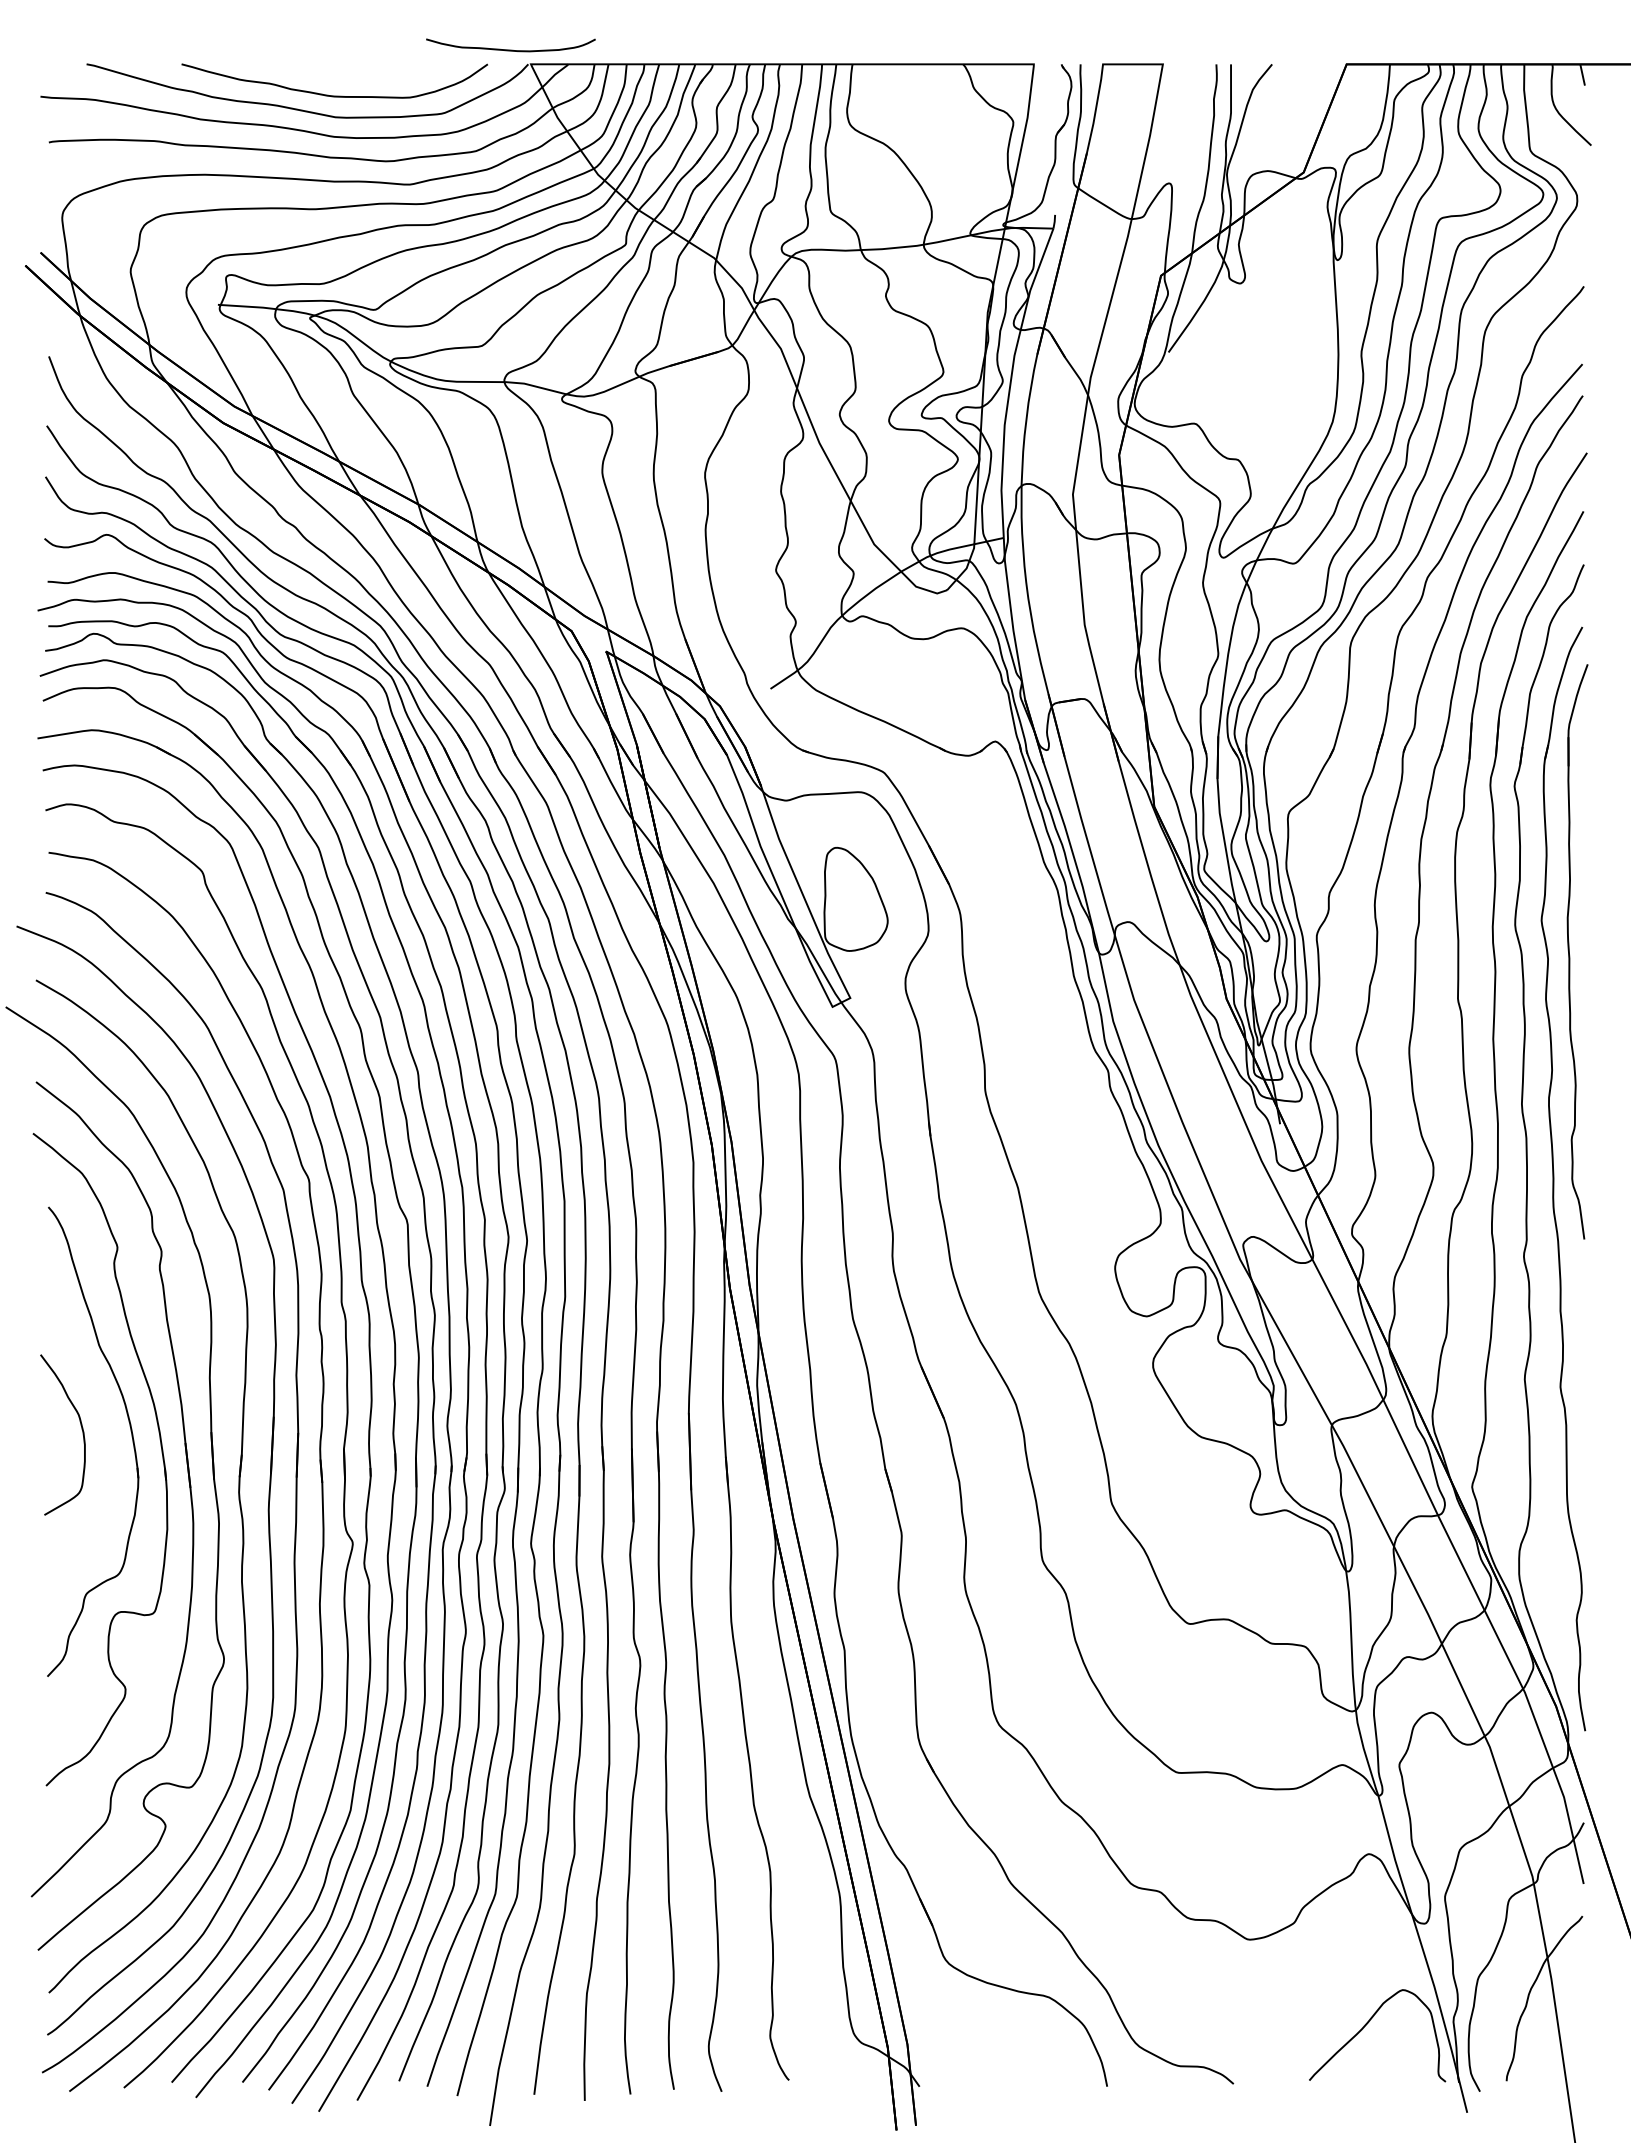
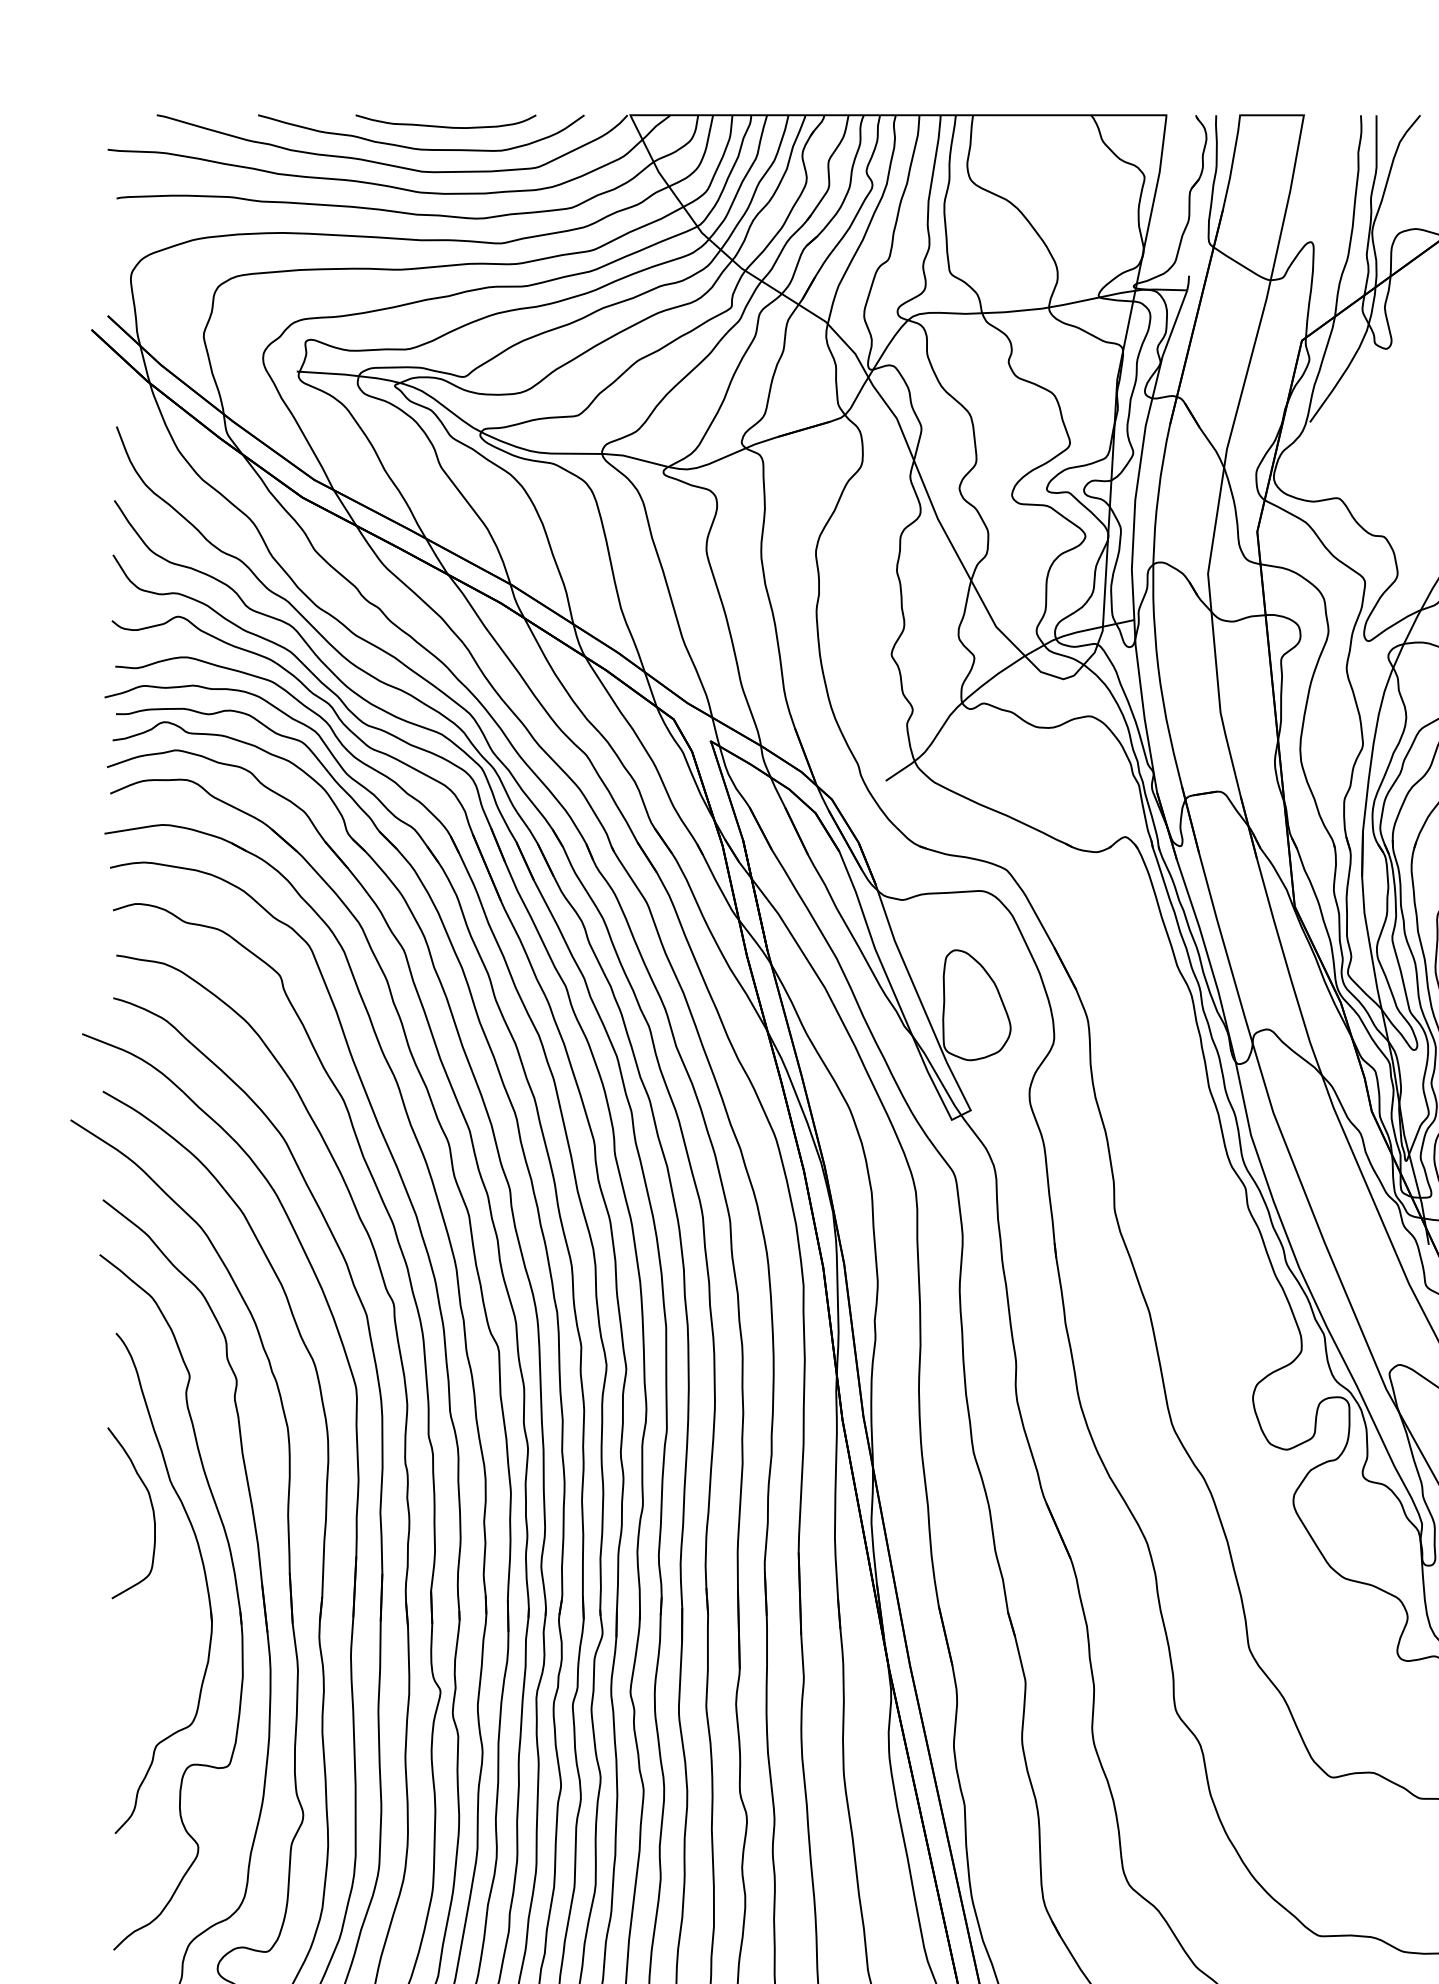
curve: (510, 49) -> (445, 126), moved
curve: (81, 1429) -> (151, 1507), moved

